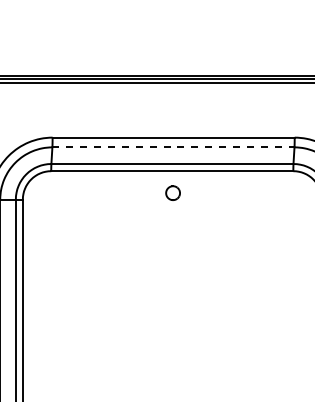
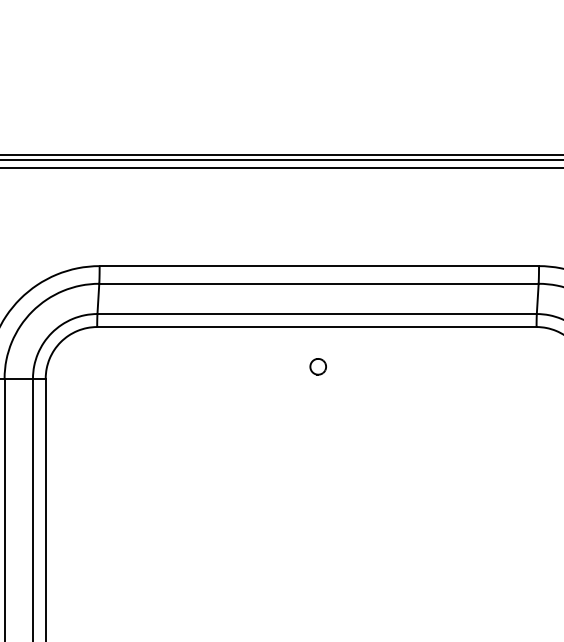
line: (173, 147) -> (319, 284), dashed -> solid
part: (172, 192) -> (317, 365), size x0.62

